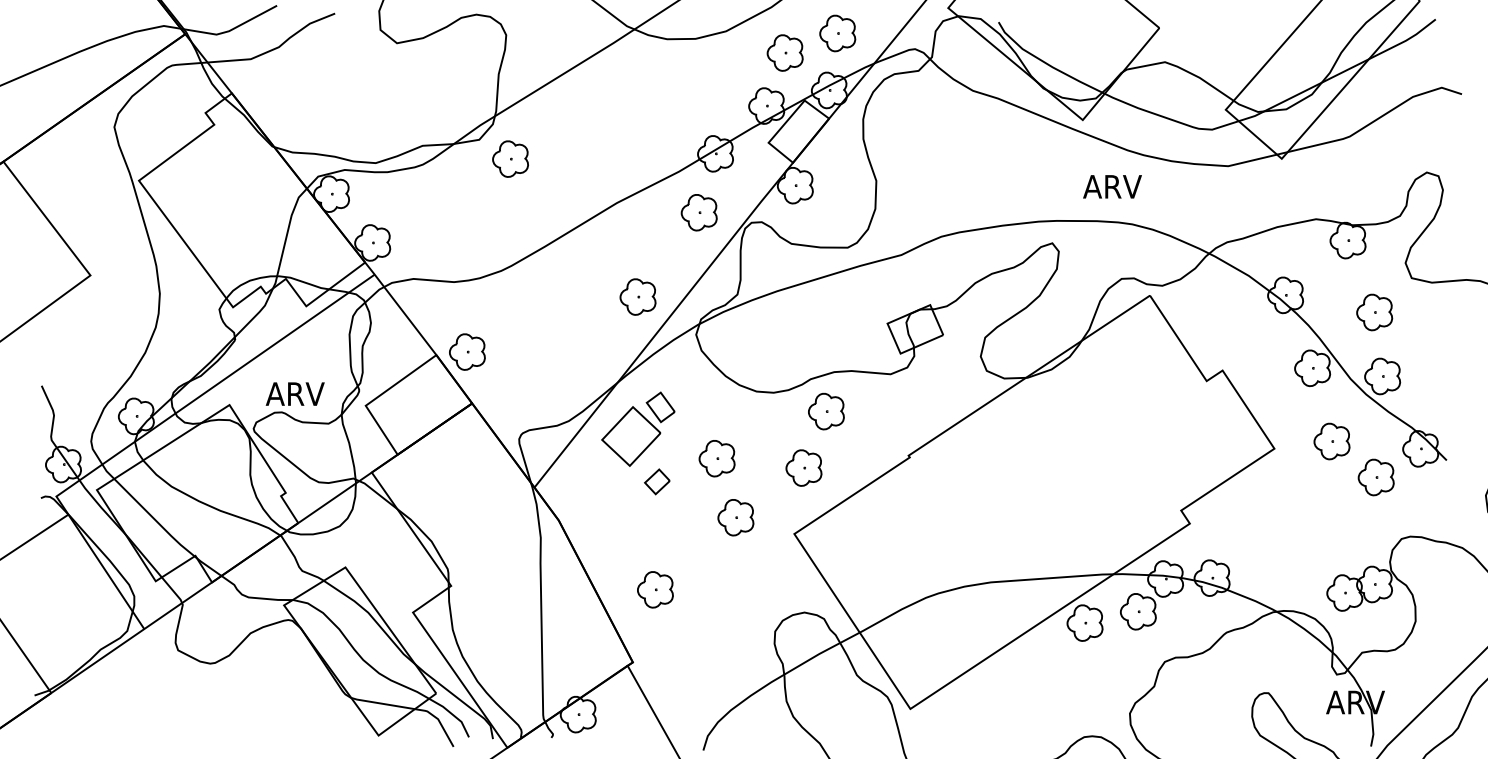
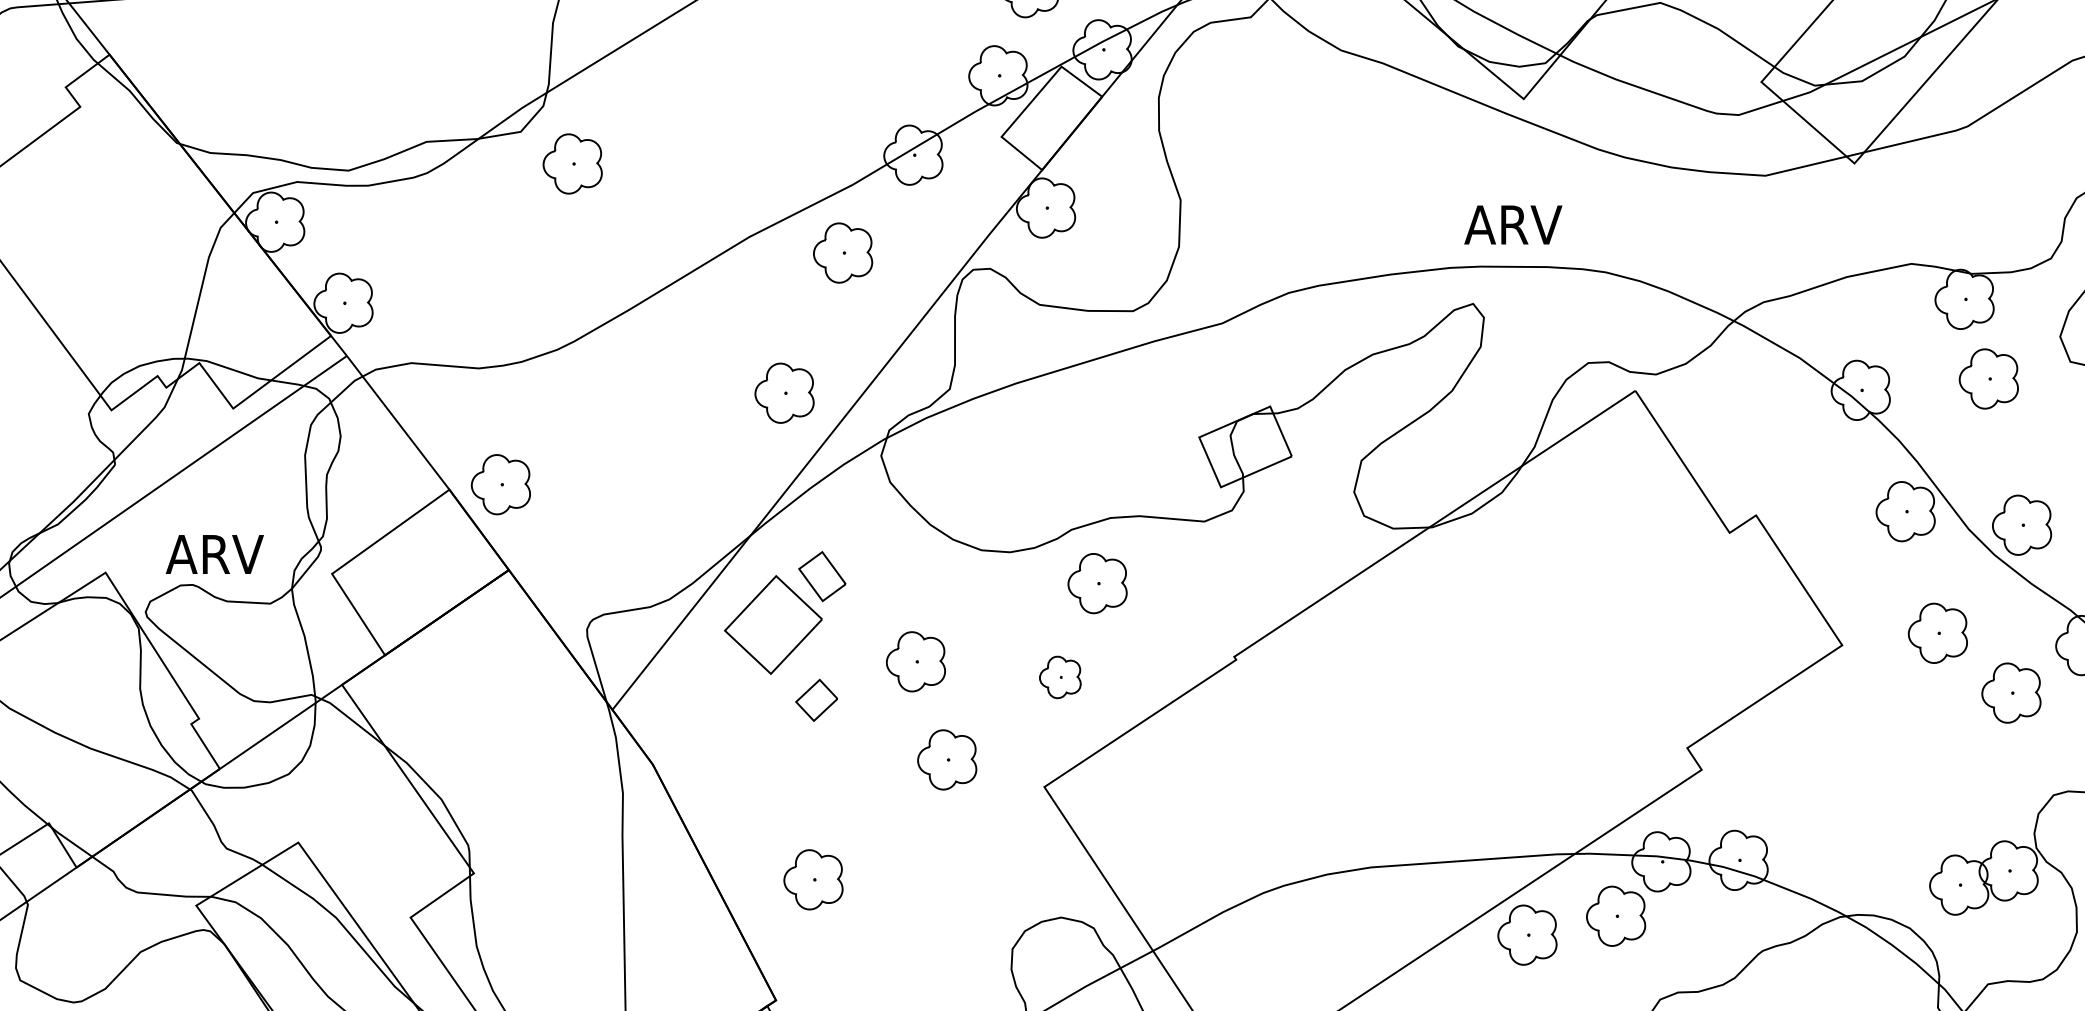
text: (1112, 186) -> (1513, 224), moved
part: (698, 212) -> (841, 252), moved
part: (1374, 312) -> (1988, 379), moved
part: (803, 467) -> (1059, 676), size x0.7

